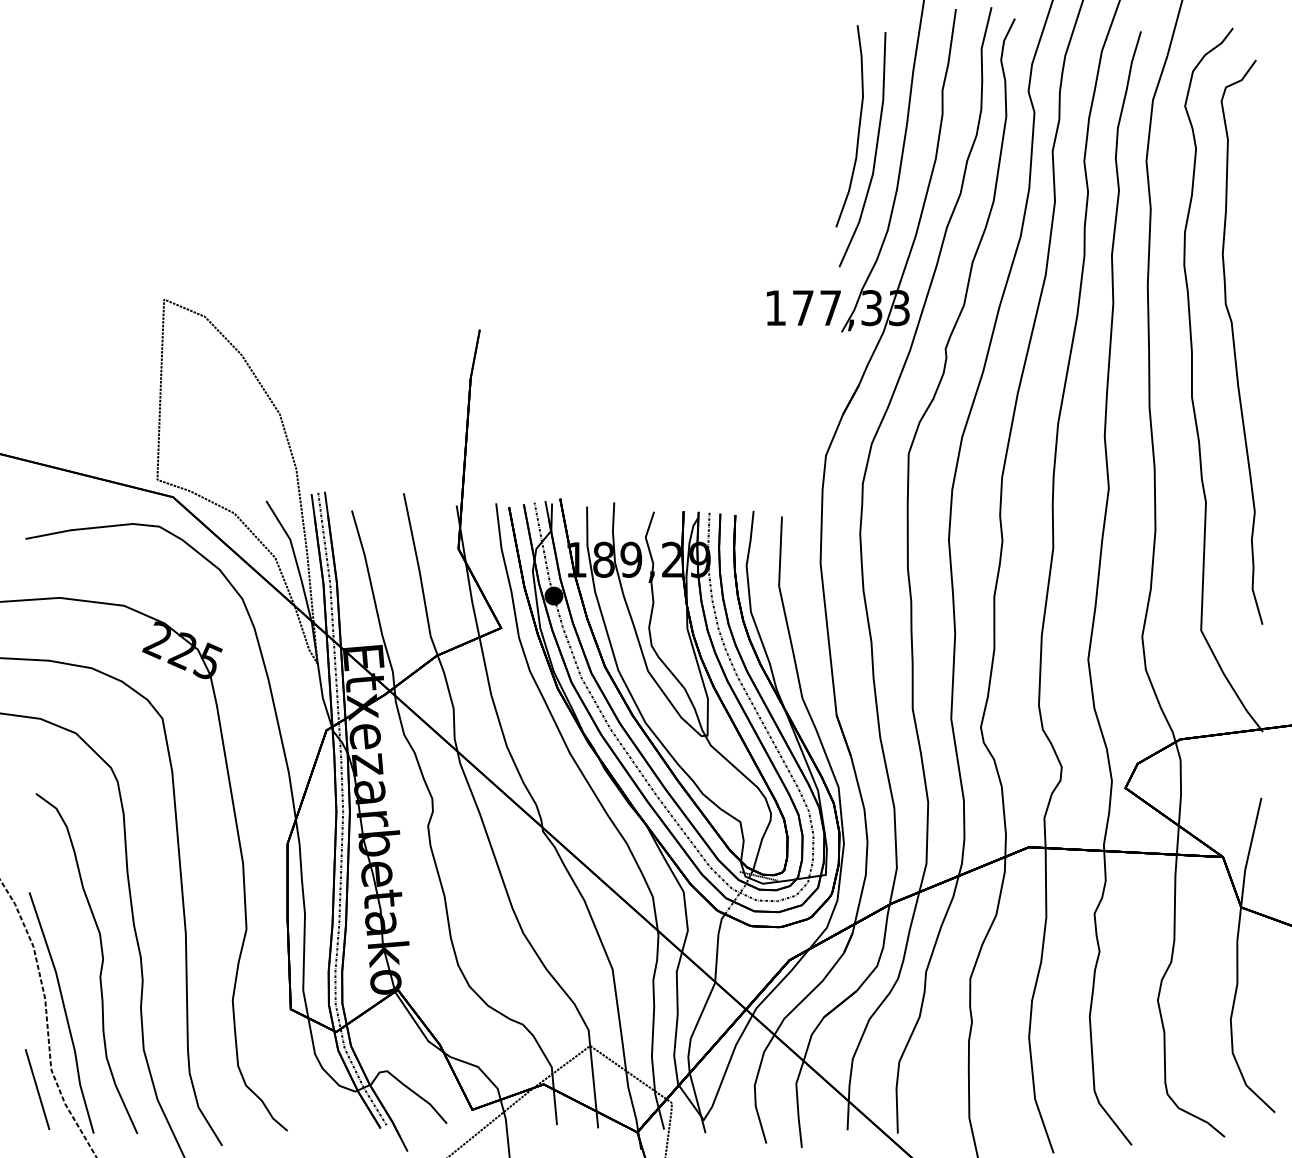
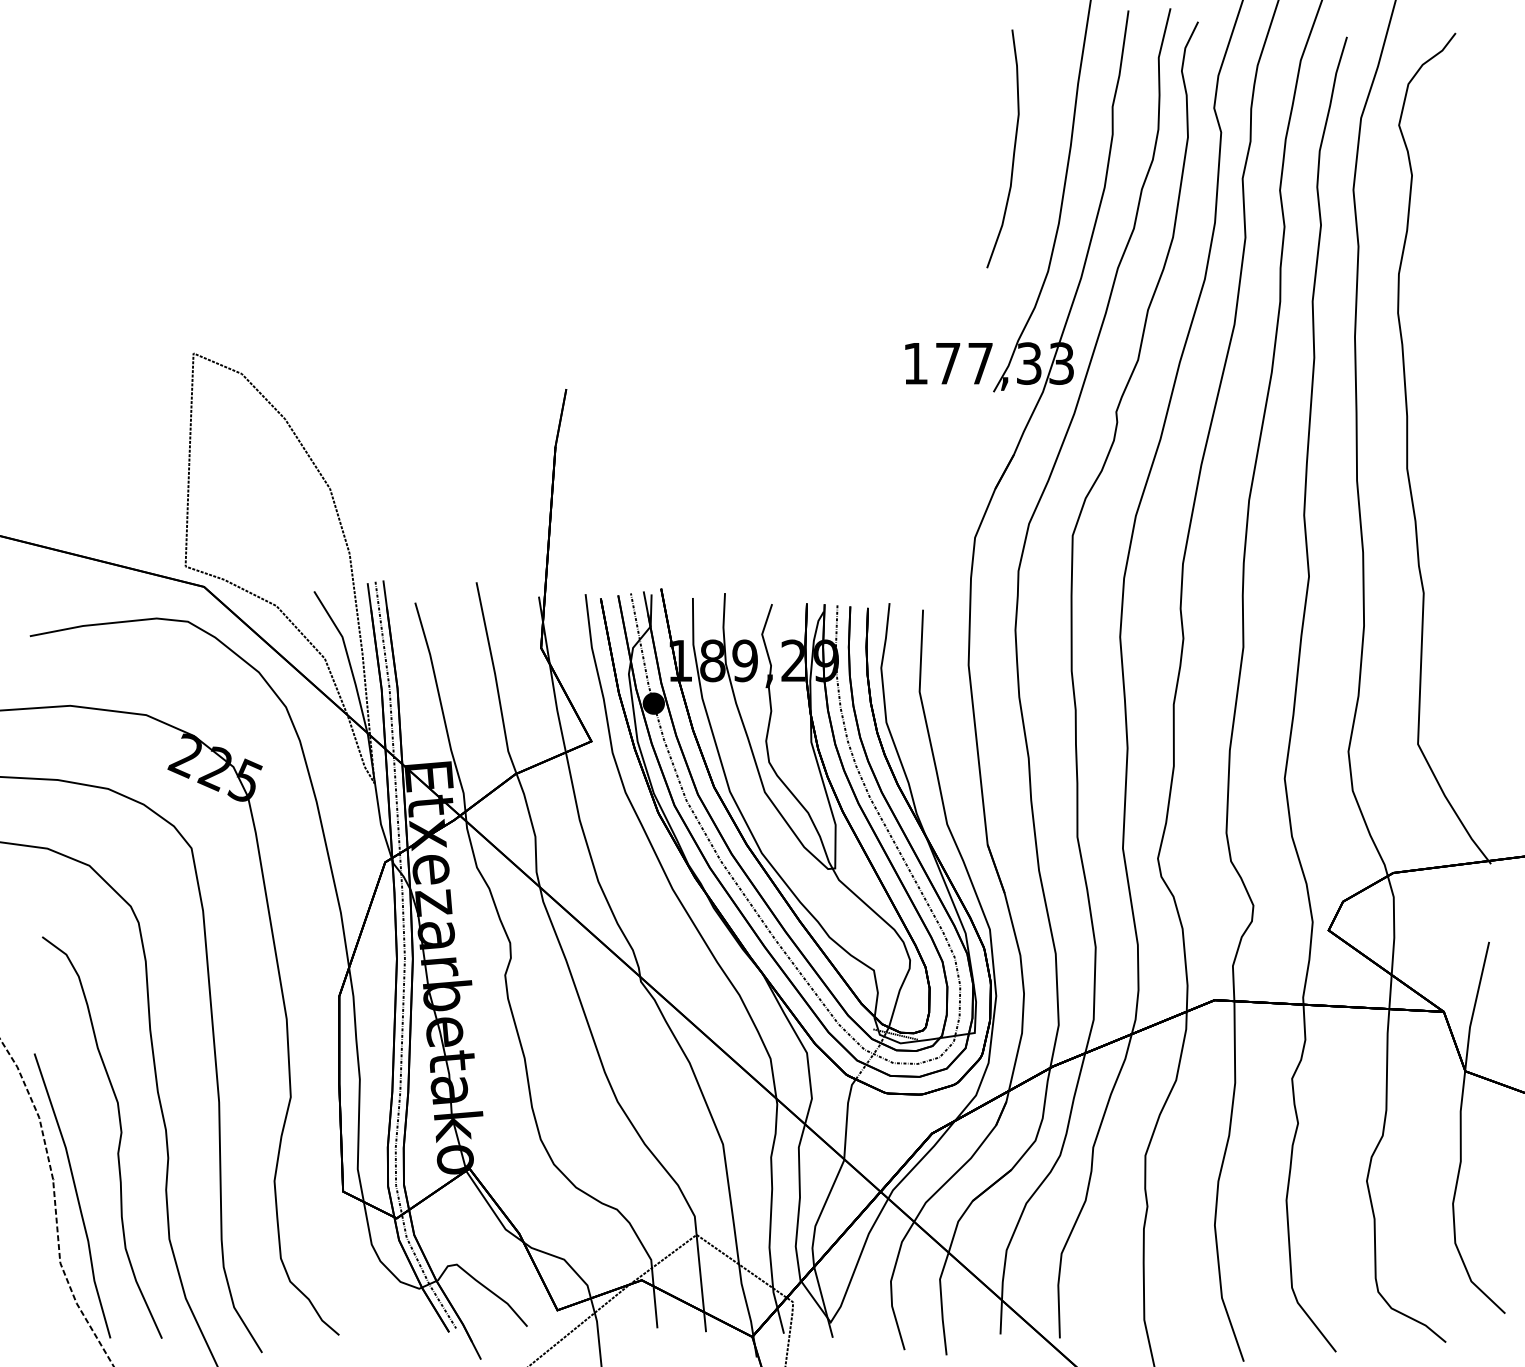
part: (875, 149) -> (1033, 176), removed
part: (1234, 341) -> (1457, 403), removed
line: (37, 1089) -> (43, 1286), removed

